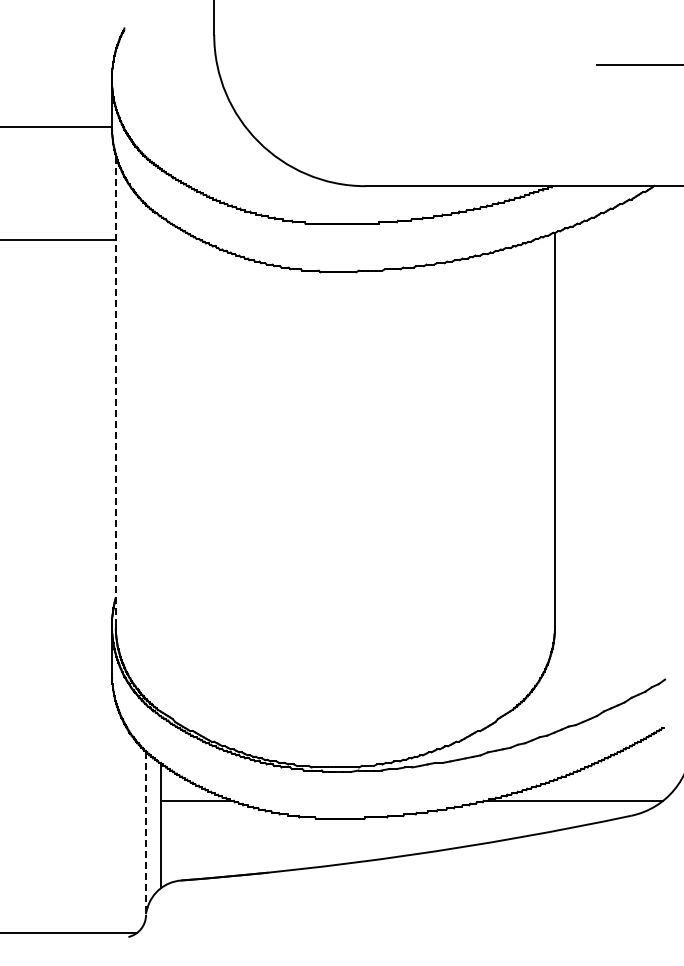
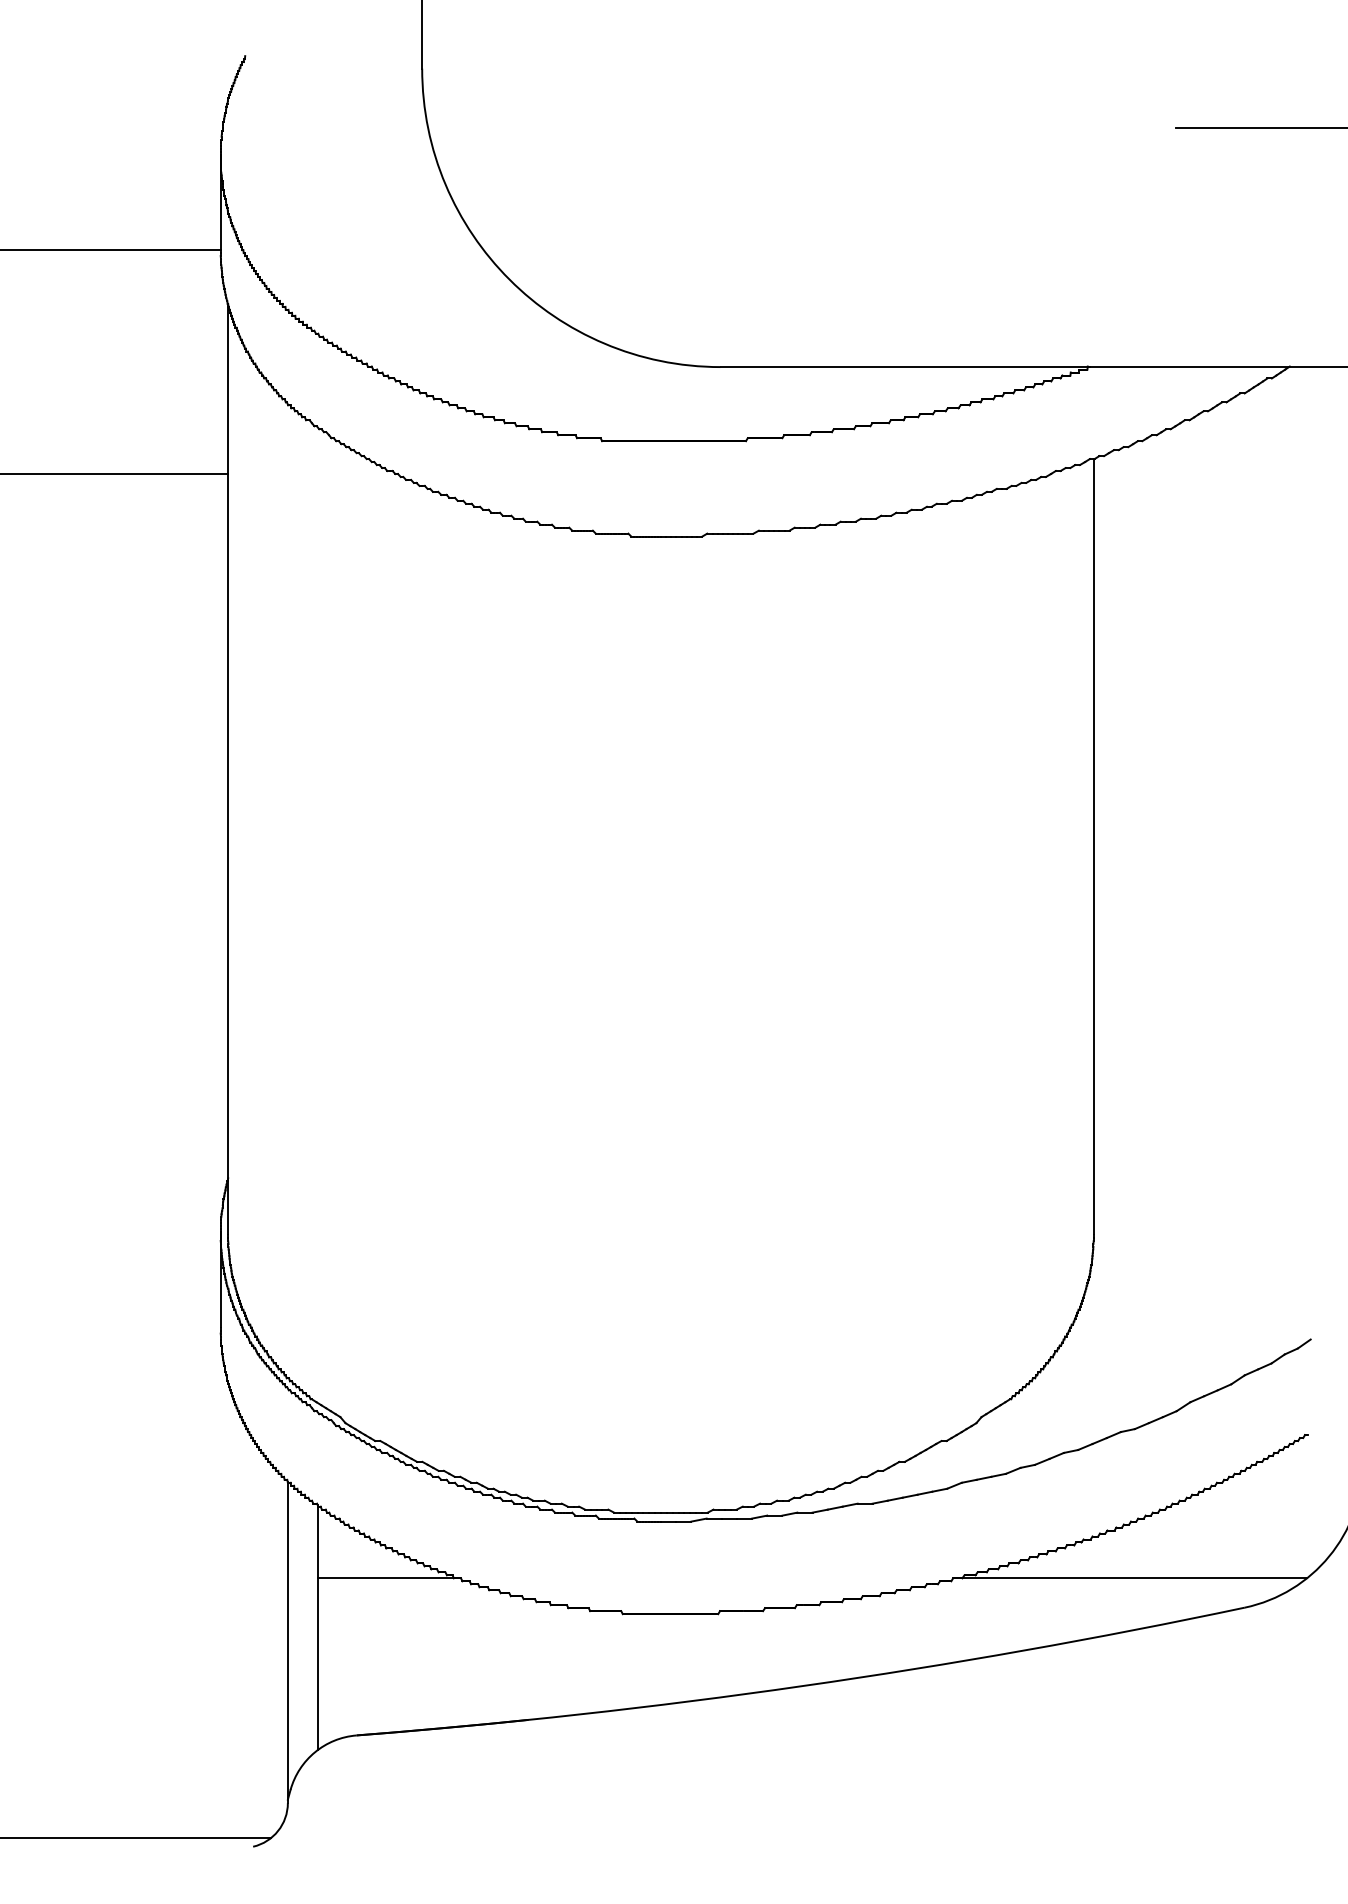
line: (115, 390) -> (227, 769), dashed -> solid
line: (146, 833) -> (288, 1642), dashed -> solid

